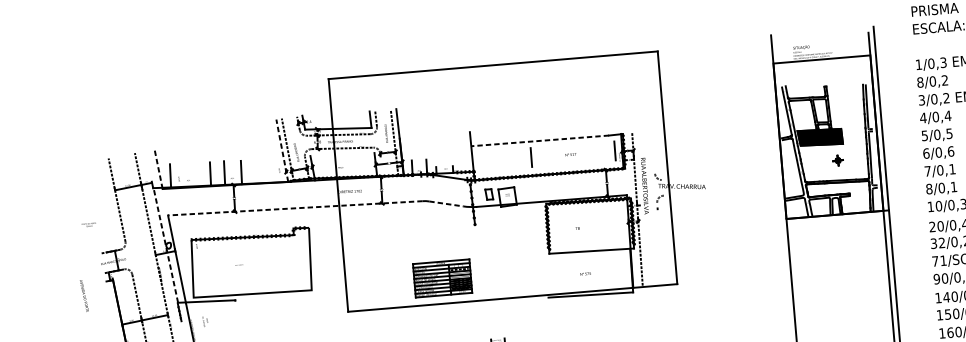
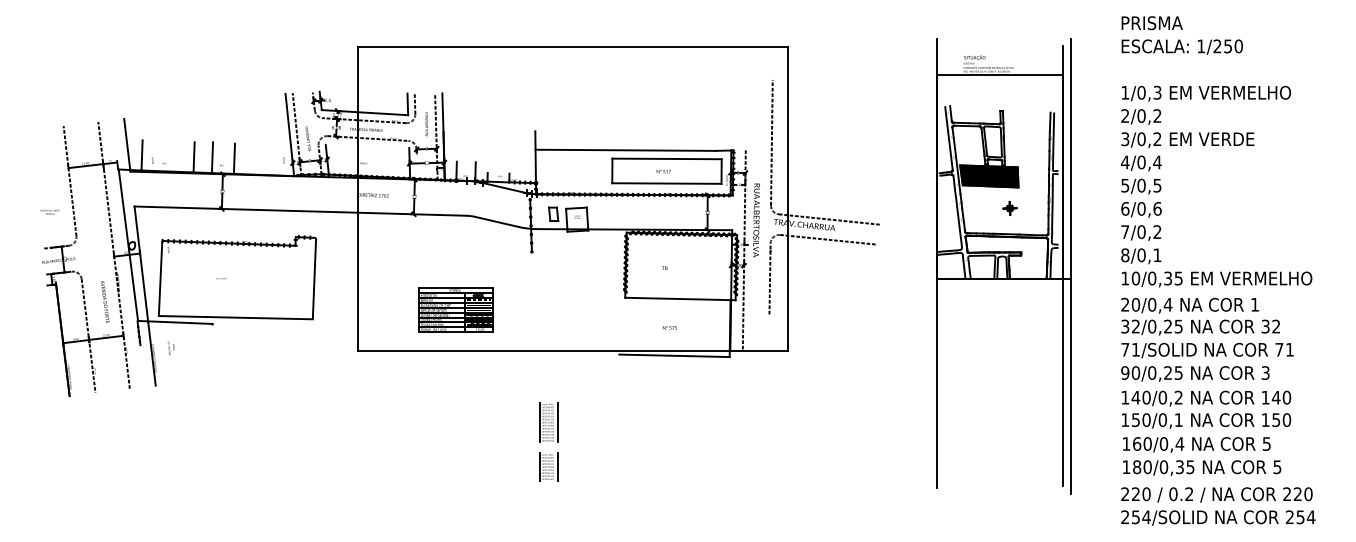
text: (920, 82) -> (1125, 115), 8/0,2 -> 2/0,2
line: (651, 125) -> (771, 142), added
line: (540, 141) -> (625, 150), dashed -> solid
line: (572, 144) -> (666, 158), added
line: (282, 150) -> (289, 134), dashed -> solid
line: (573, 163) -> (666, 183), added
text: (952, 168) -> (1157, 231), 7/0,1 -> 7/0,2
line: (158, 169) -> (127, 145), dashed -> solid
line: (699, 180) -> (828, 219), added
line: (701, 196) -> (828, 239), added
line: (446, 203) -> (497, 221), dashed -> solid
line: (295, 208) -> (300, 211), dashed -> solid
text: (88, 224) -> (49, 211), moved
line: (658, 229) -> (769, 278), added
line: (165, 244) -> (128, 244), dashed -> solid
part: (442, 277) -> (455, 309), moved
text: (84, 295) -> (105, 301), moved

